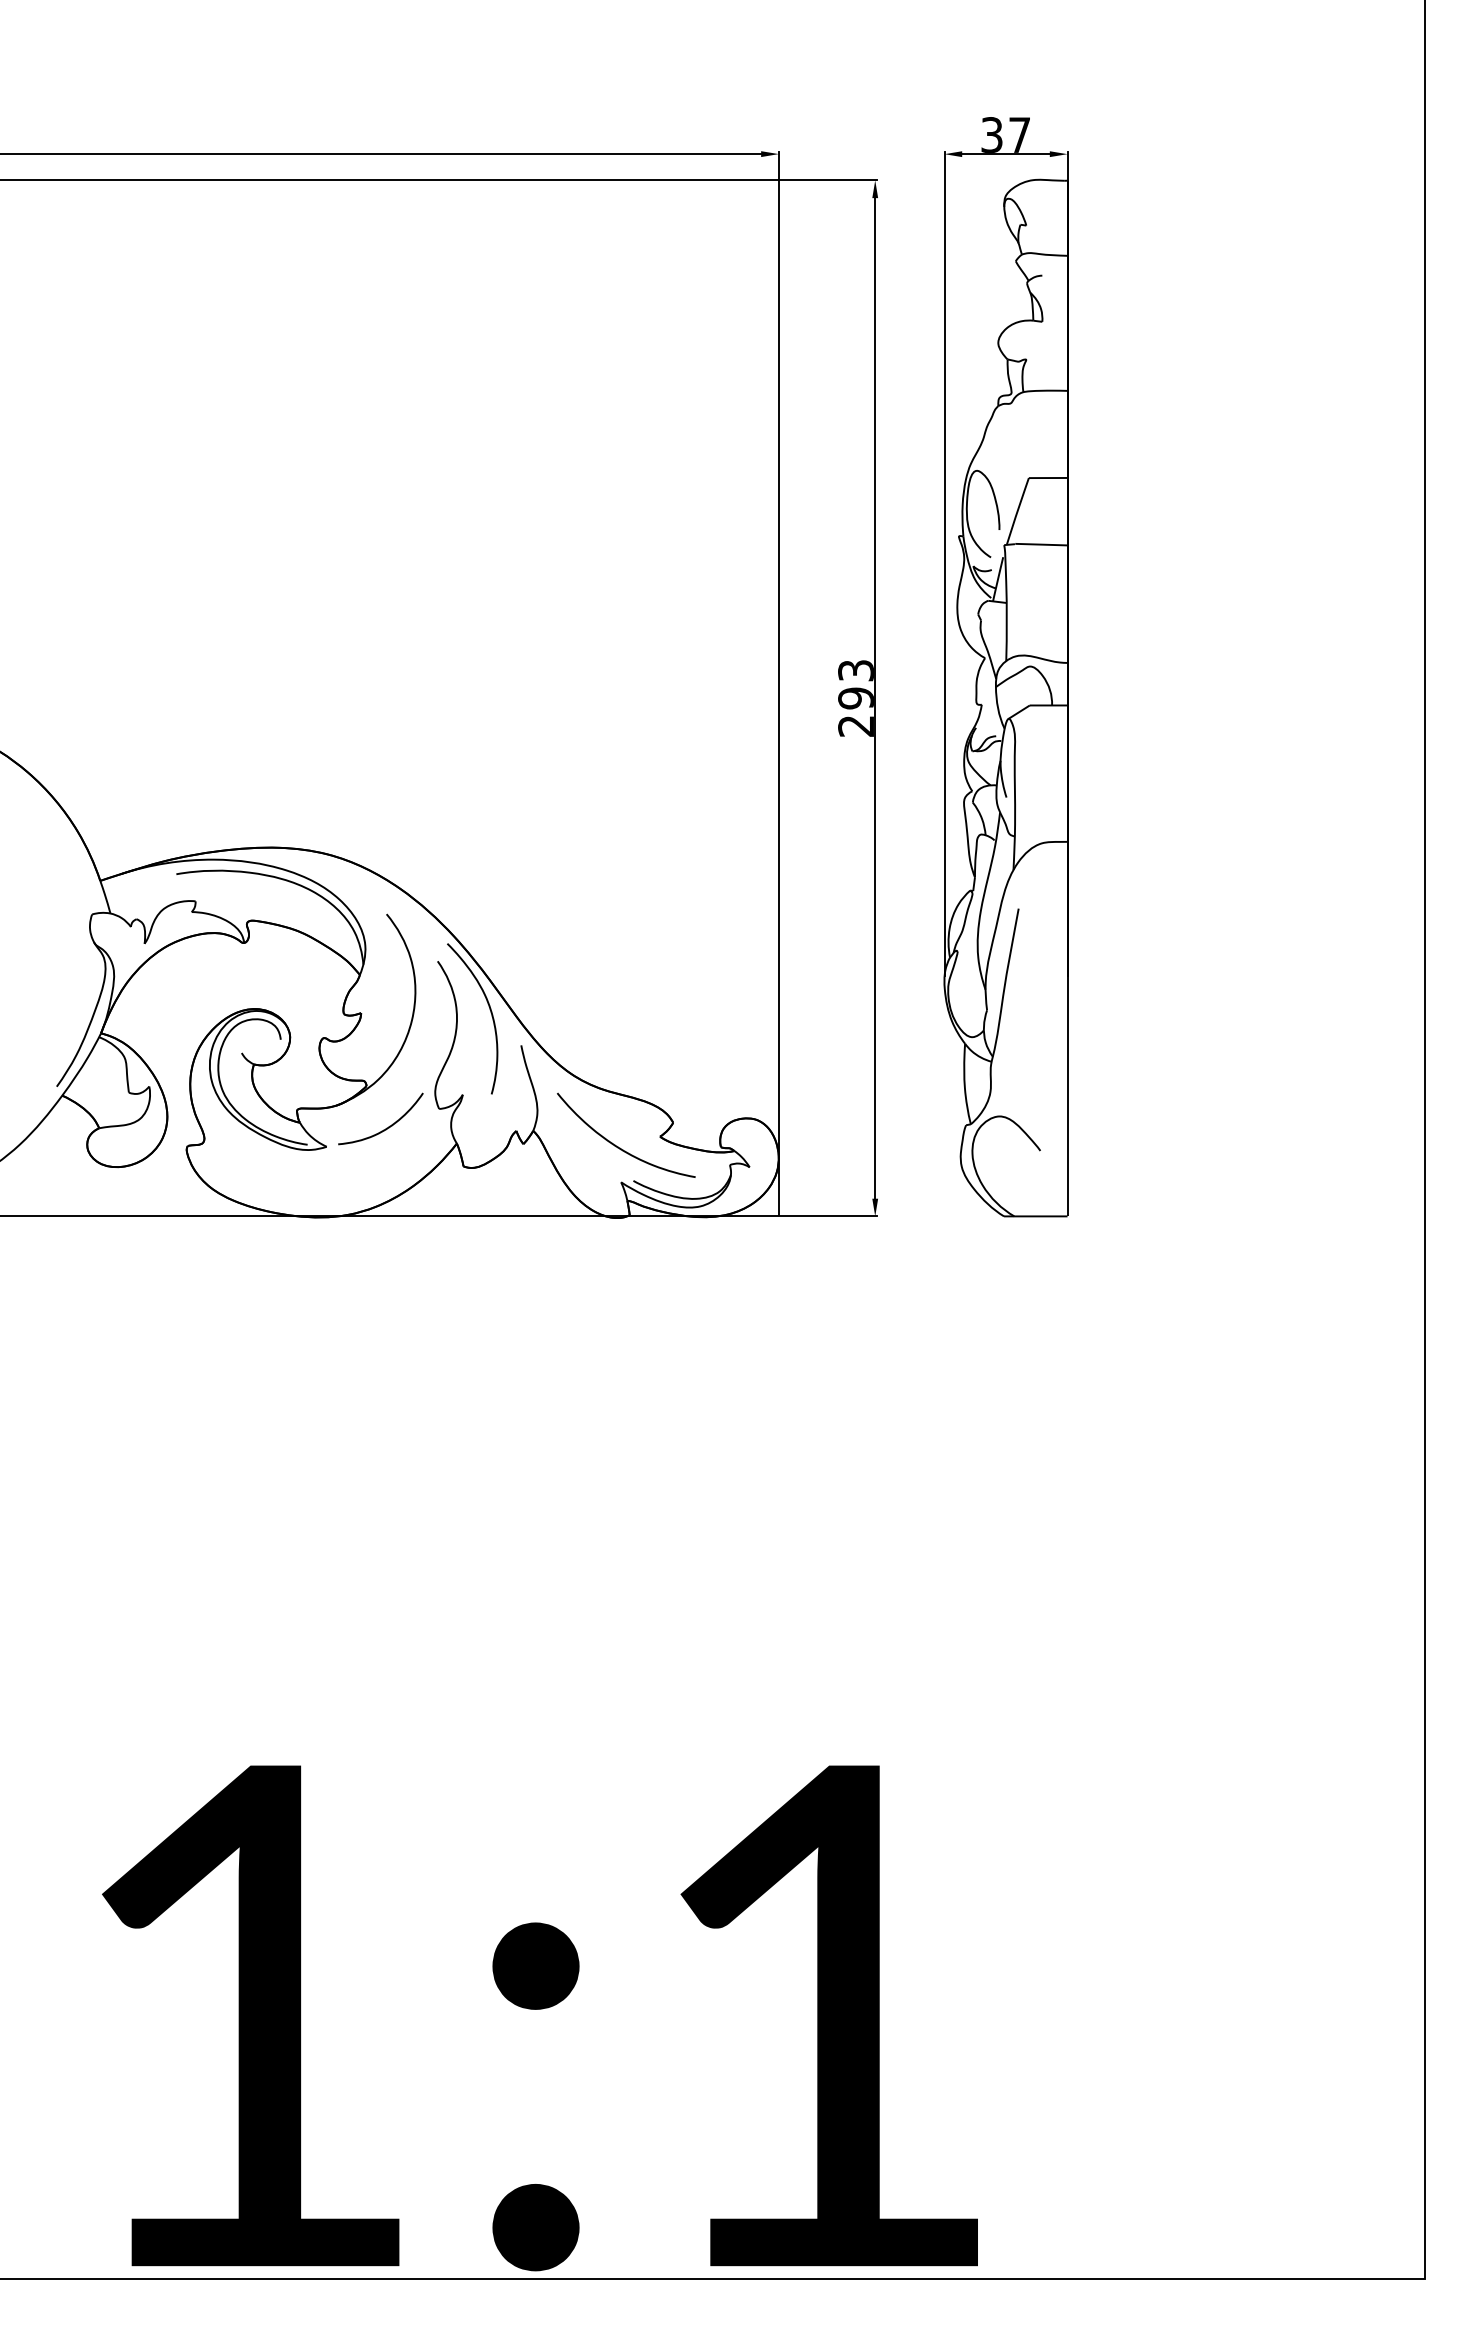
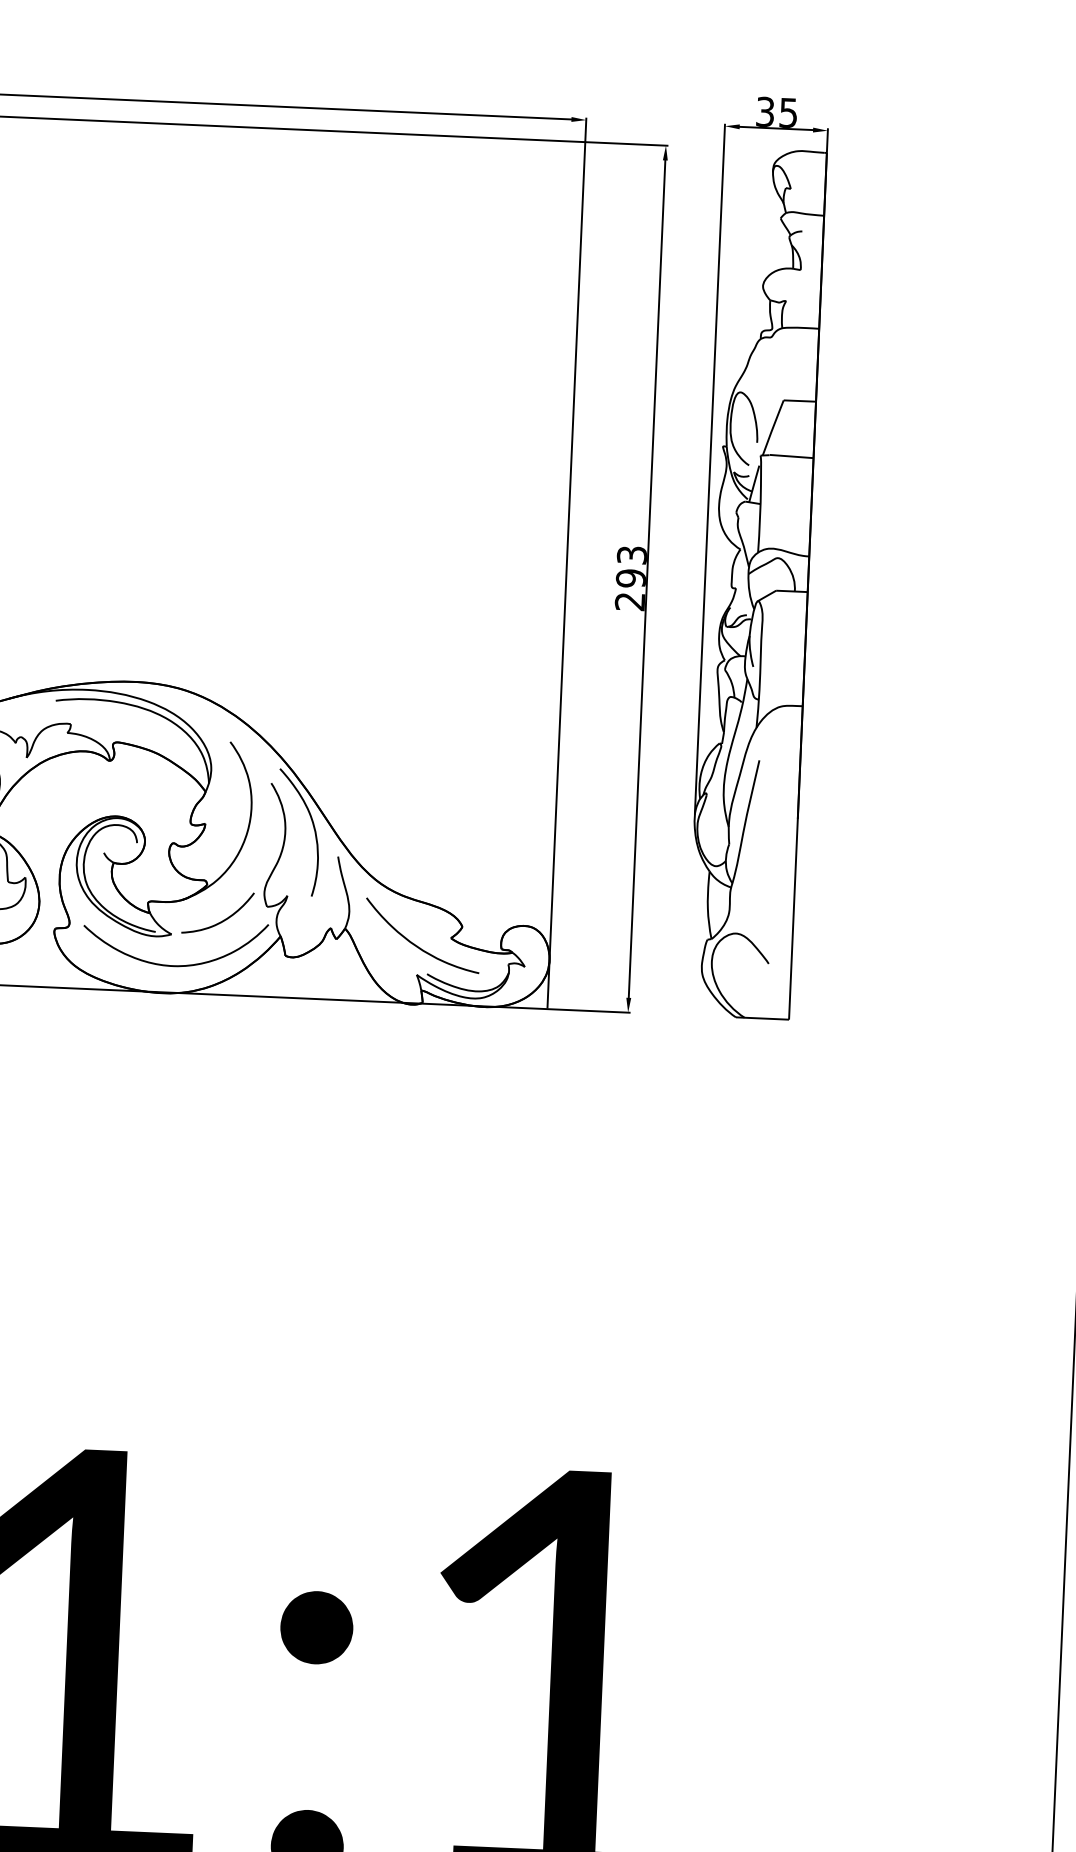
text: (1019, 134) -> (788, 112), 37 -> 35
curve: (331, 1183) -> (174, 965), added

